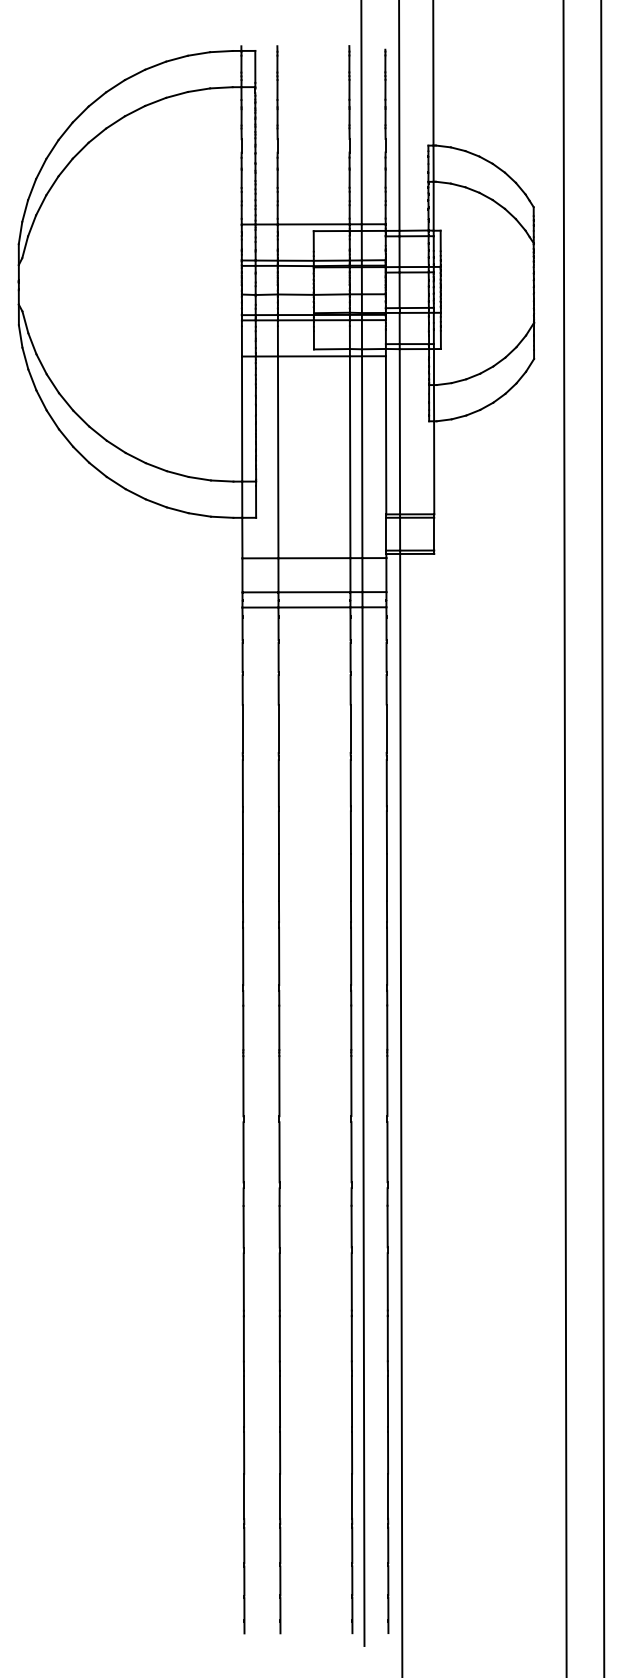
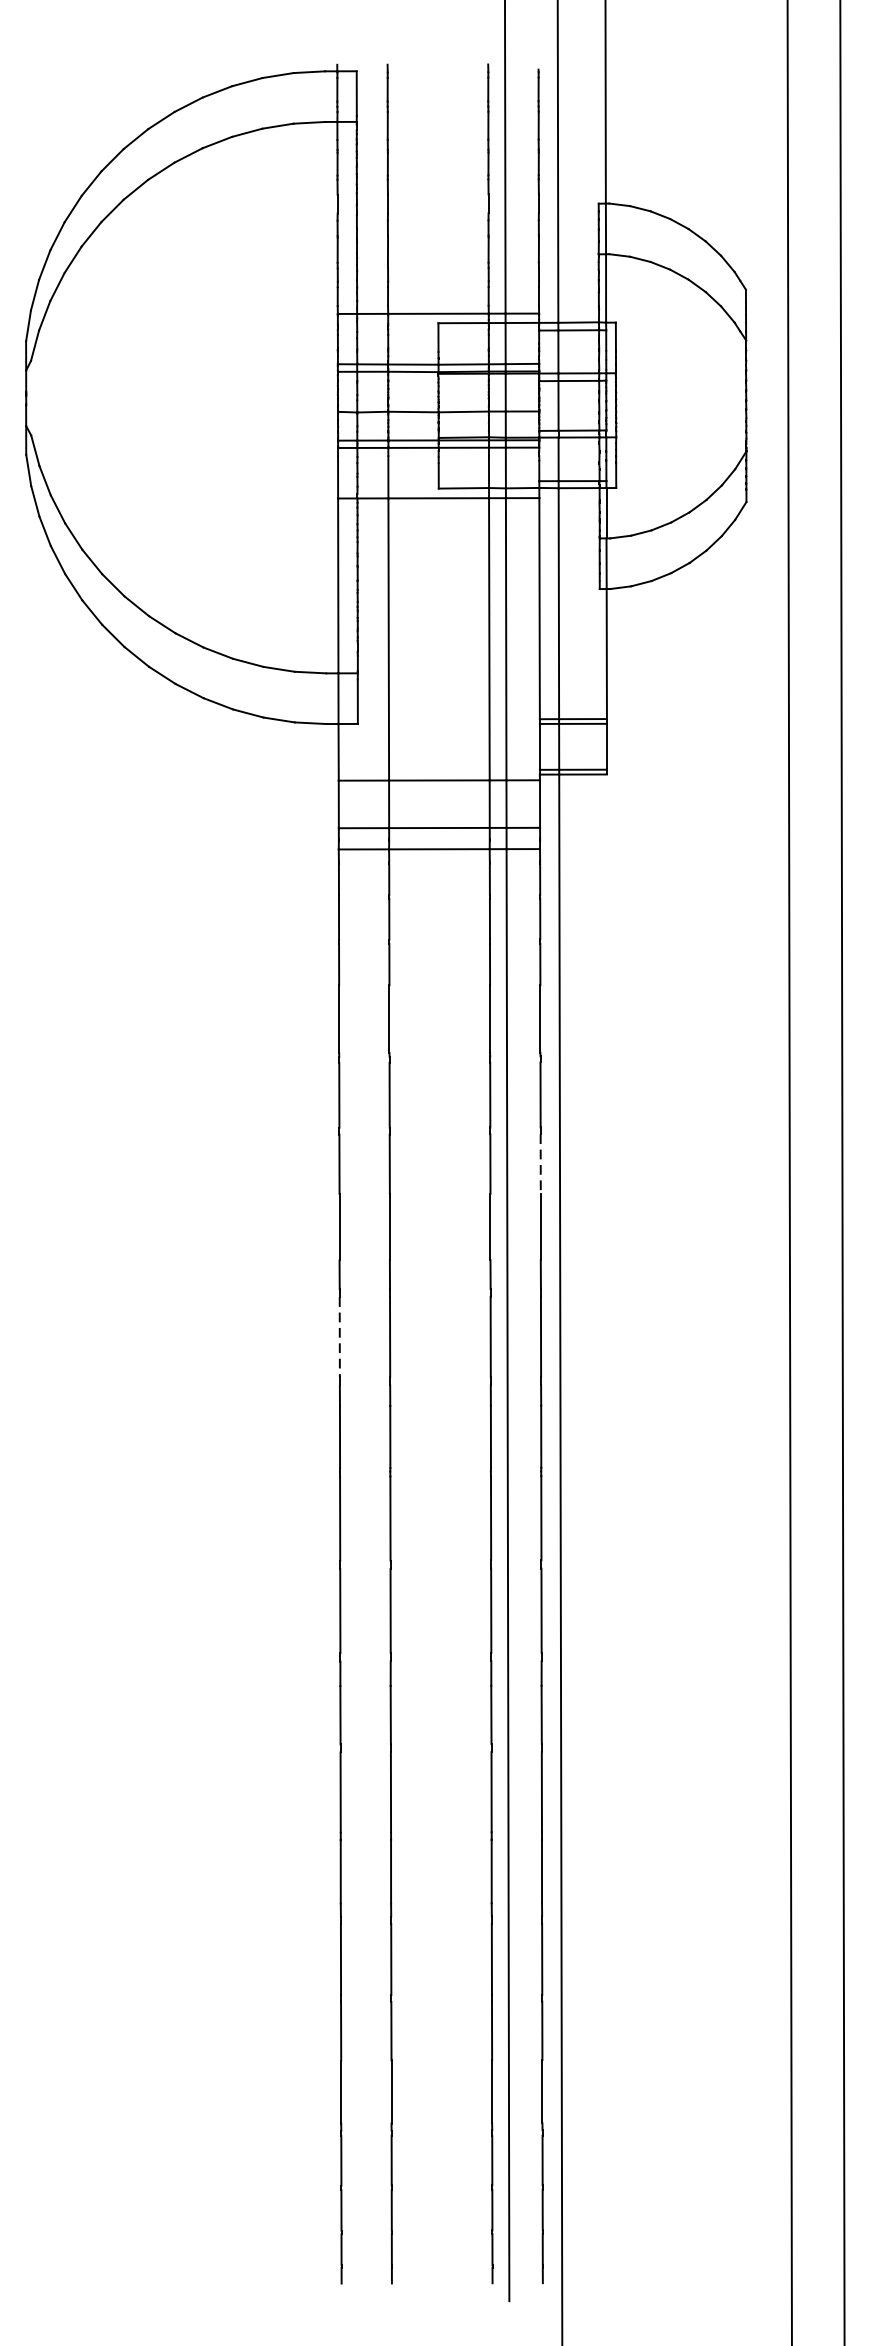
line: (386, 832) -> (540, 1163), solid -> dashed
line: (243, 956) -> (340, 1337), solid -> dashed

